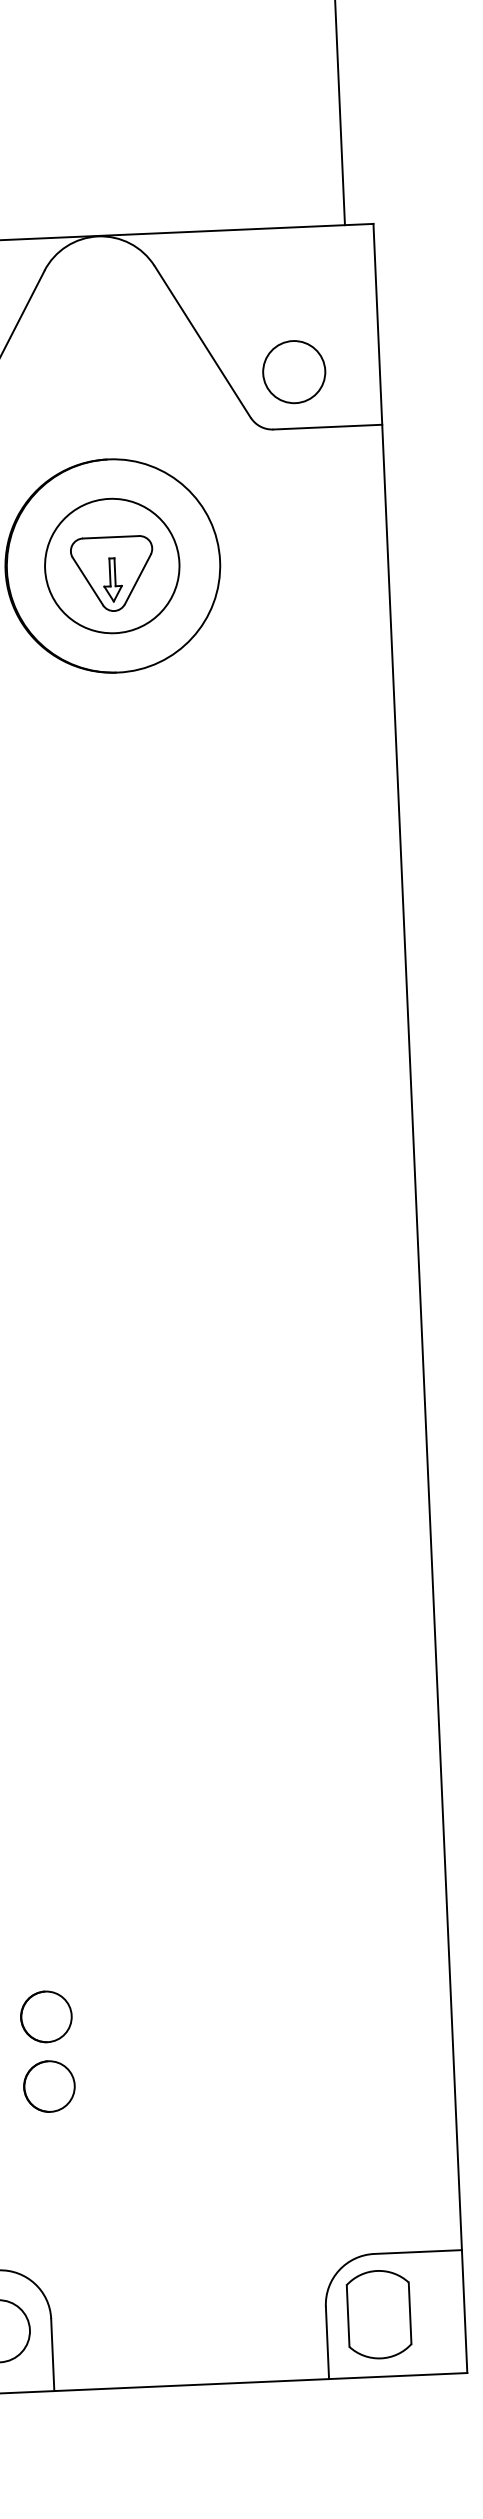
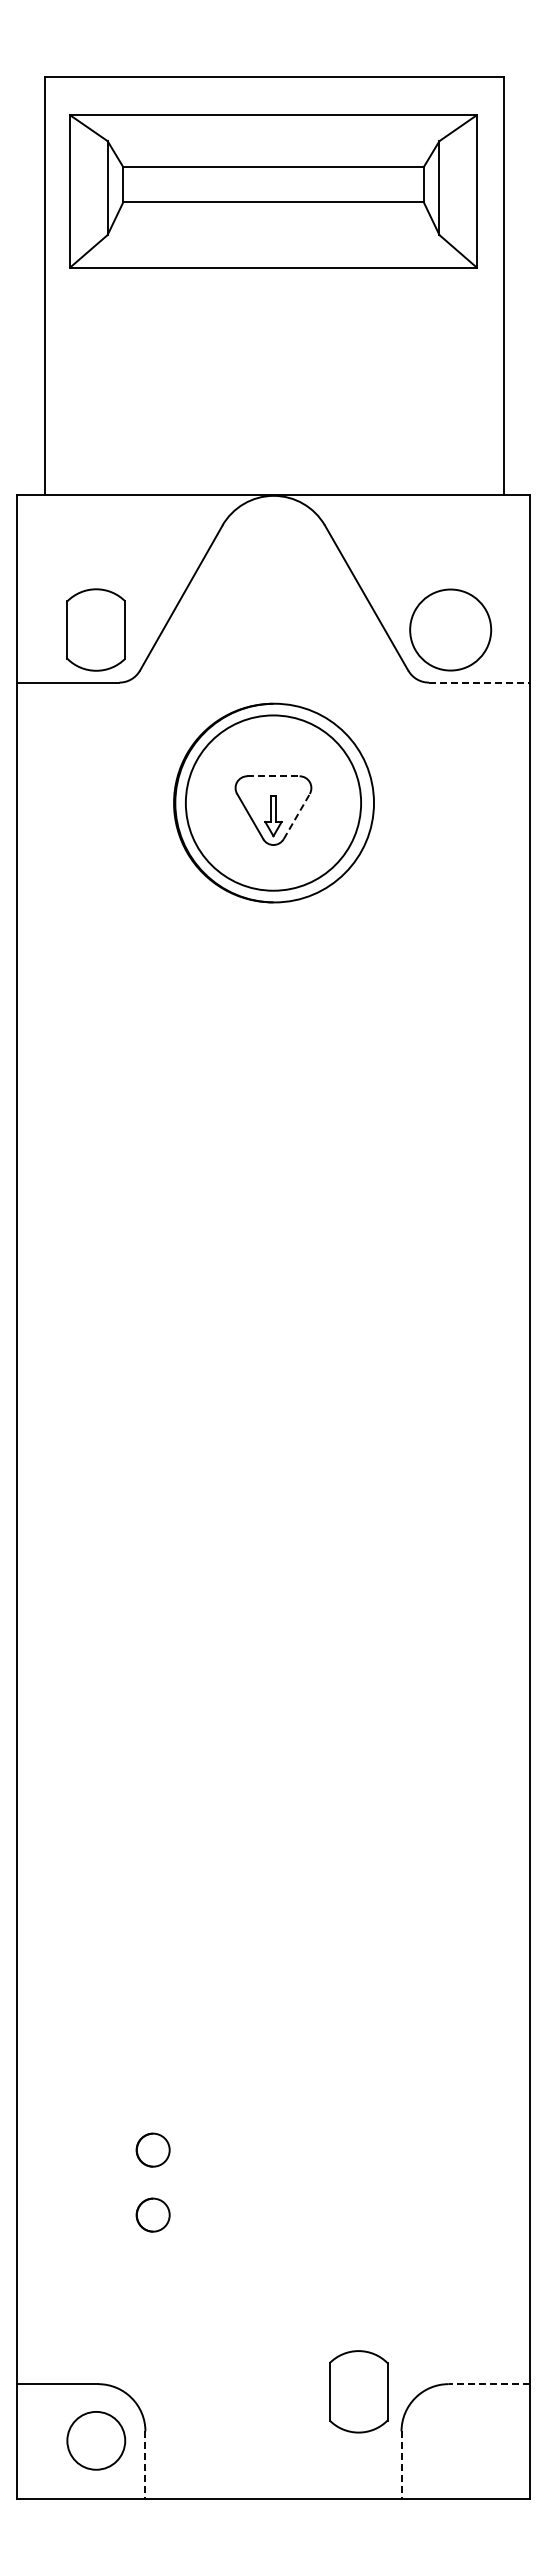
circle: (294, 371) -> (450, 629), size x1.4
line: (327, 427) -> (479, 682), solid -> dashed
line: (111, 537) -> (273, 776), solid -> dashed
circle: (112, 565) -> (273, 802), size x1.4
line: (138, 579) -> (297, 816), solid -> dashed
part: (45, 2016) -> (152, 2149), size x0.7
part: (48, 2085) -> (152, 2214), size x0.7
line: (418, 2252) -> (489, 2384), solid -> dashed
part: (378, 2314) -> (358, 2391), moved
line: (327, 2343) -> (401, 2465), solid -> dashed
line: (52, 2355) -> (145, 2465), solid -> dashed

